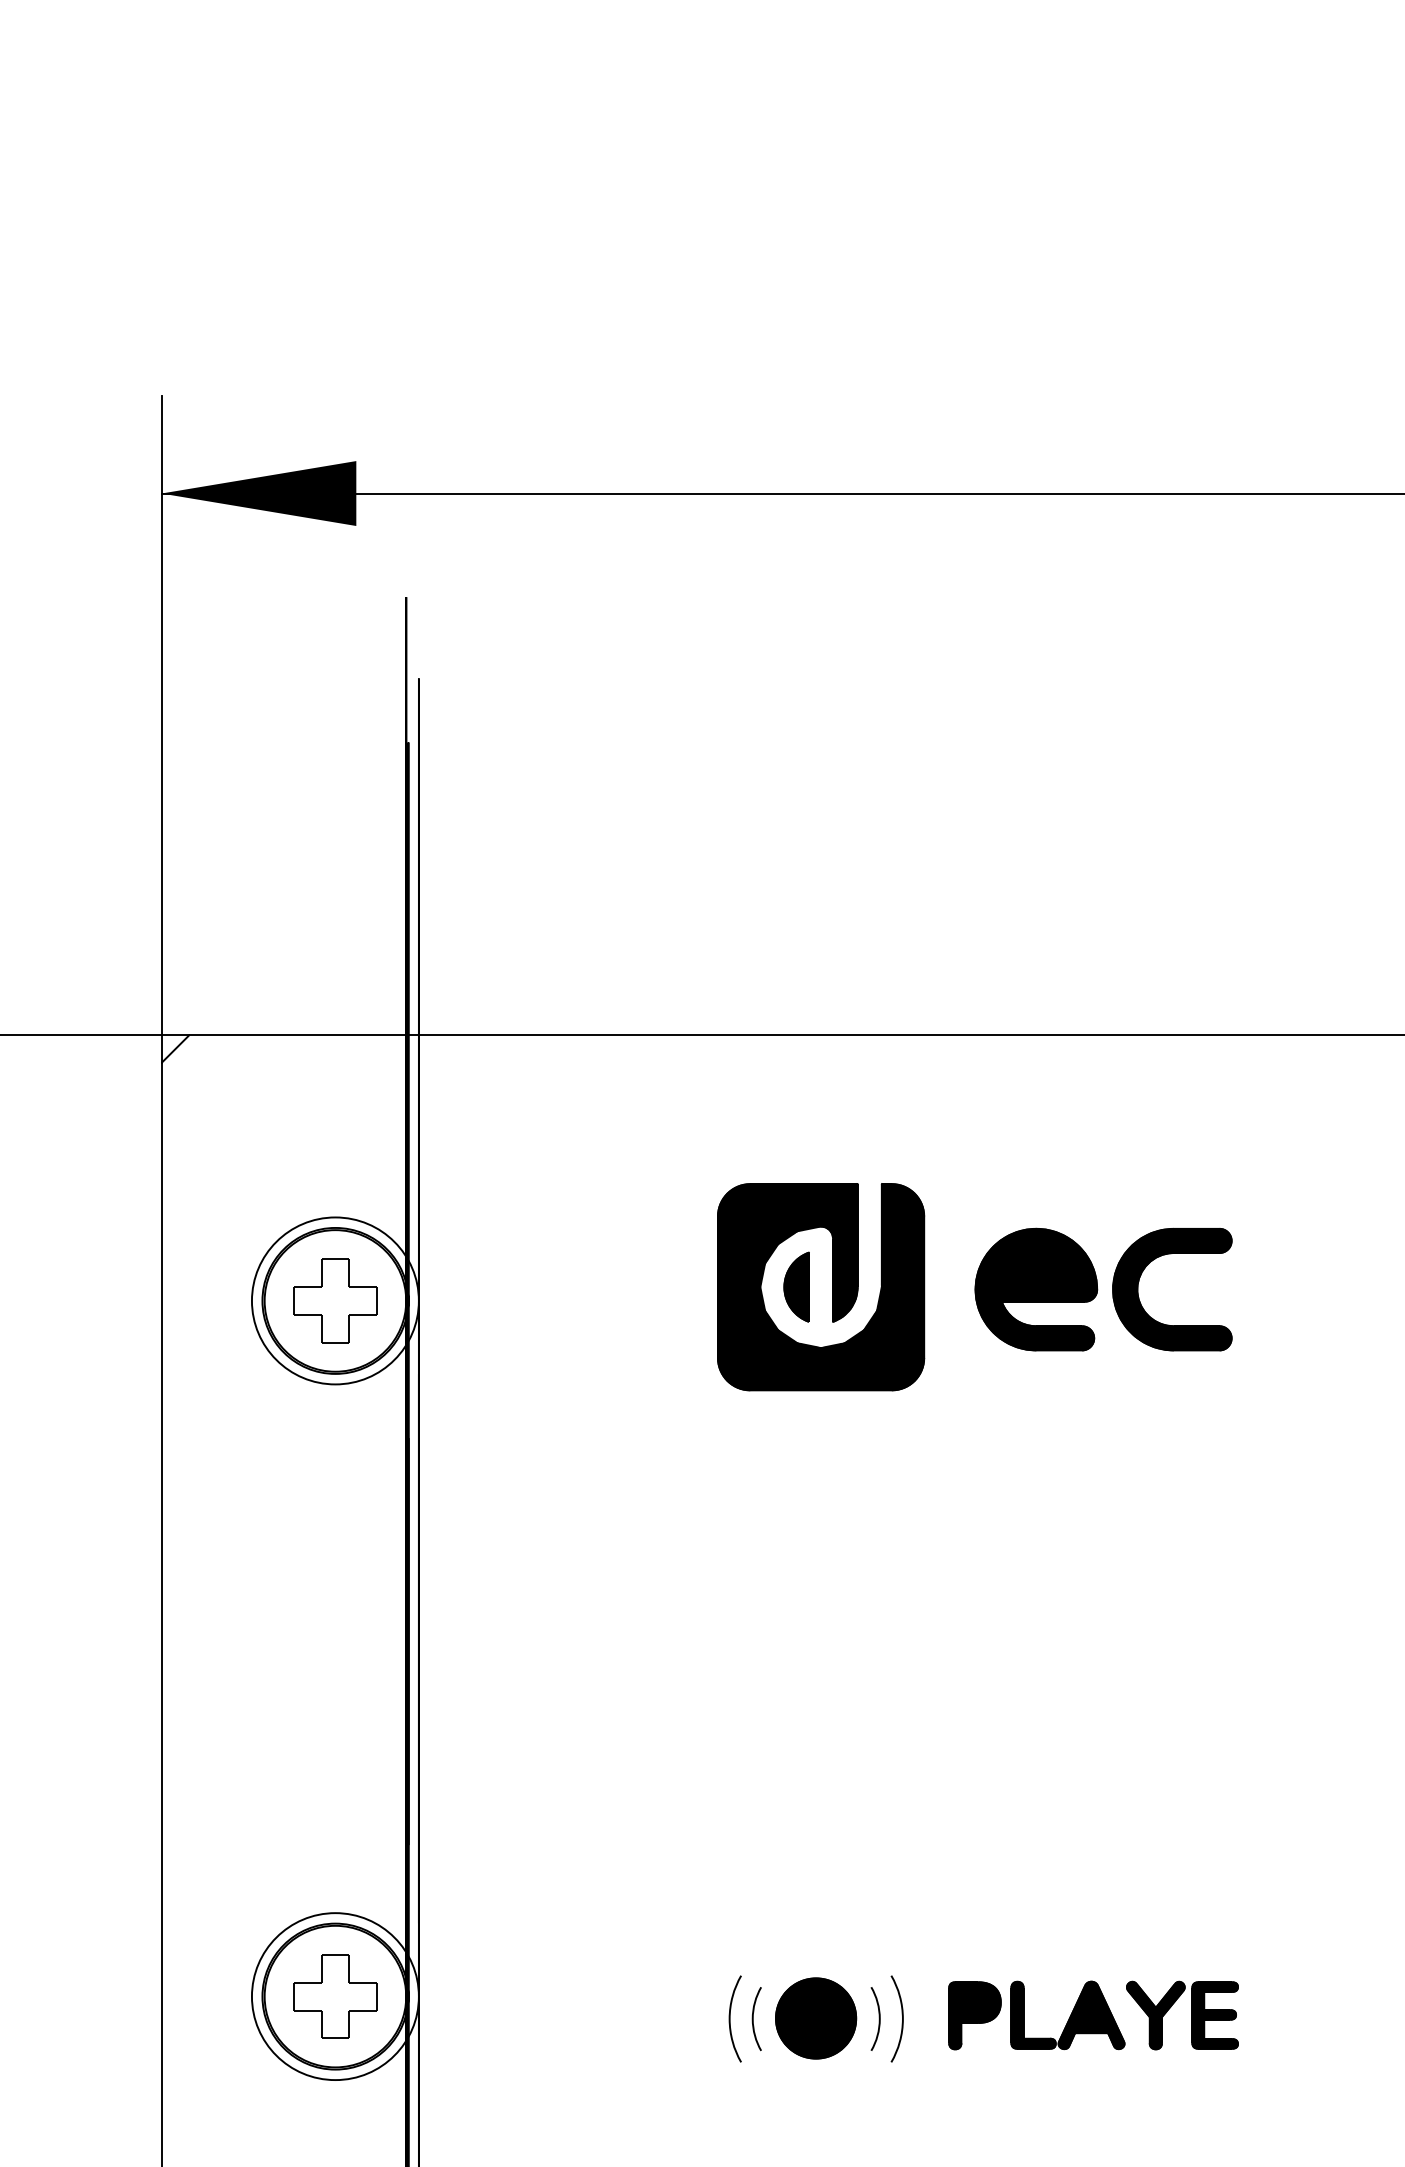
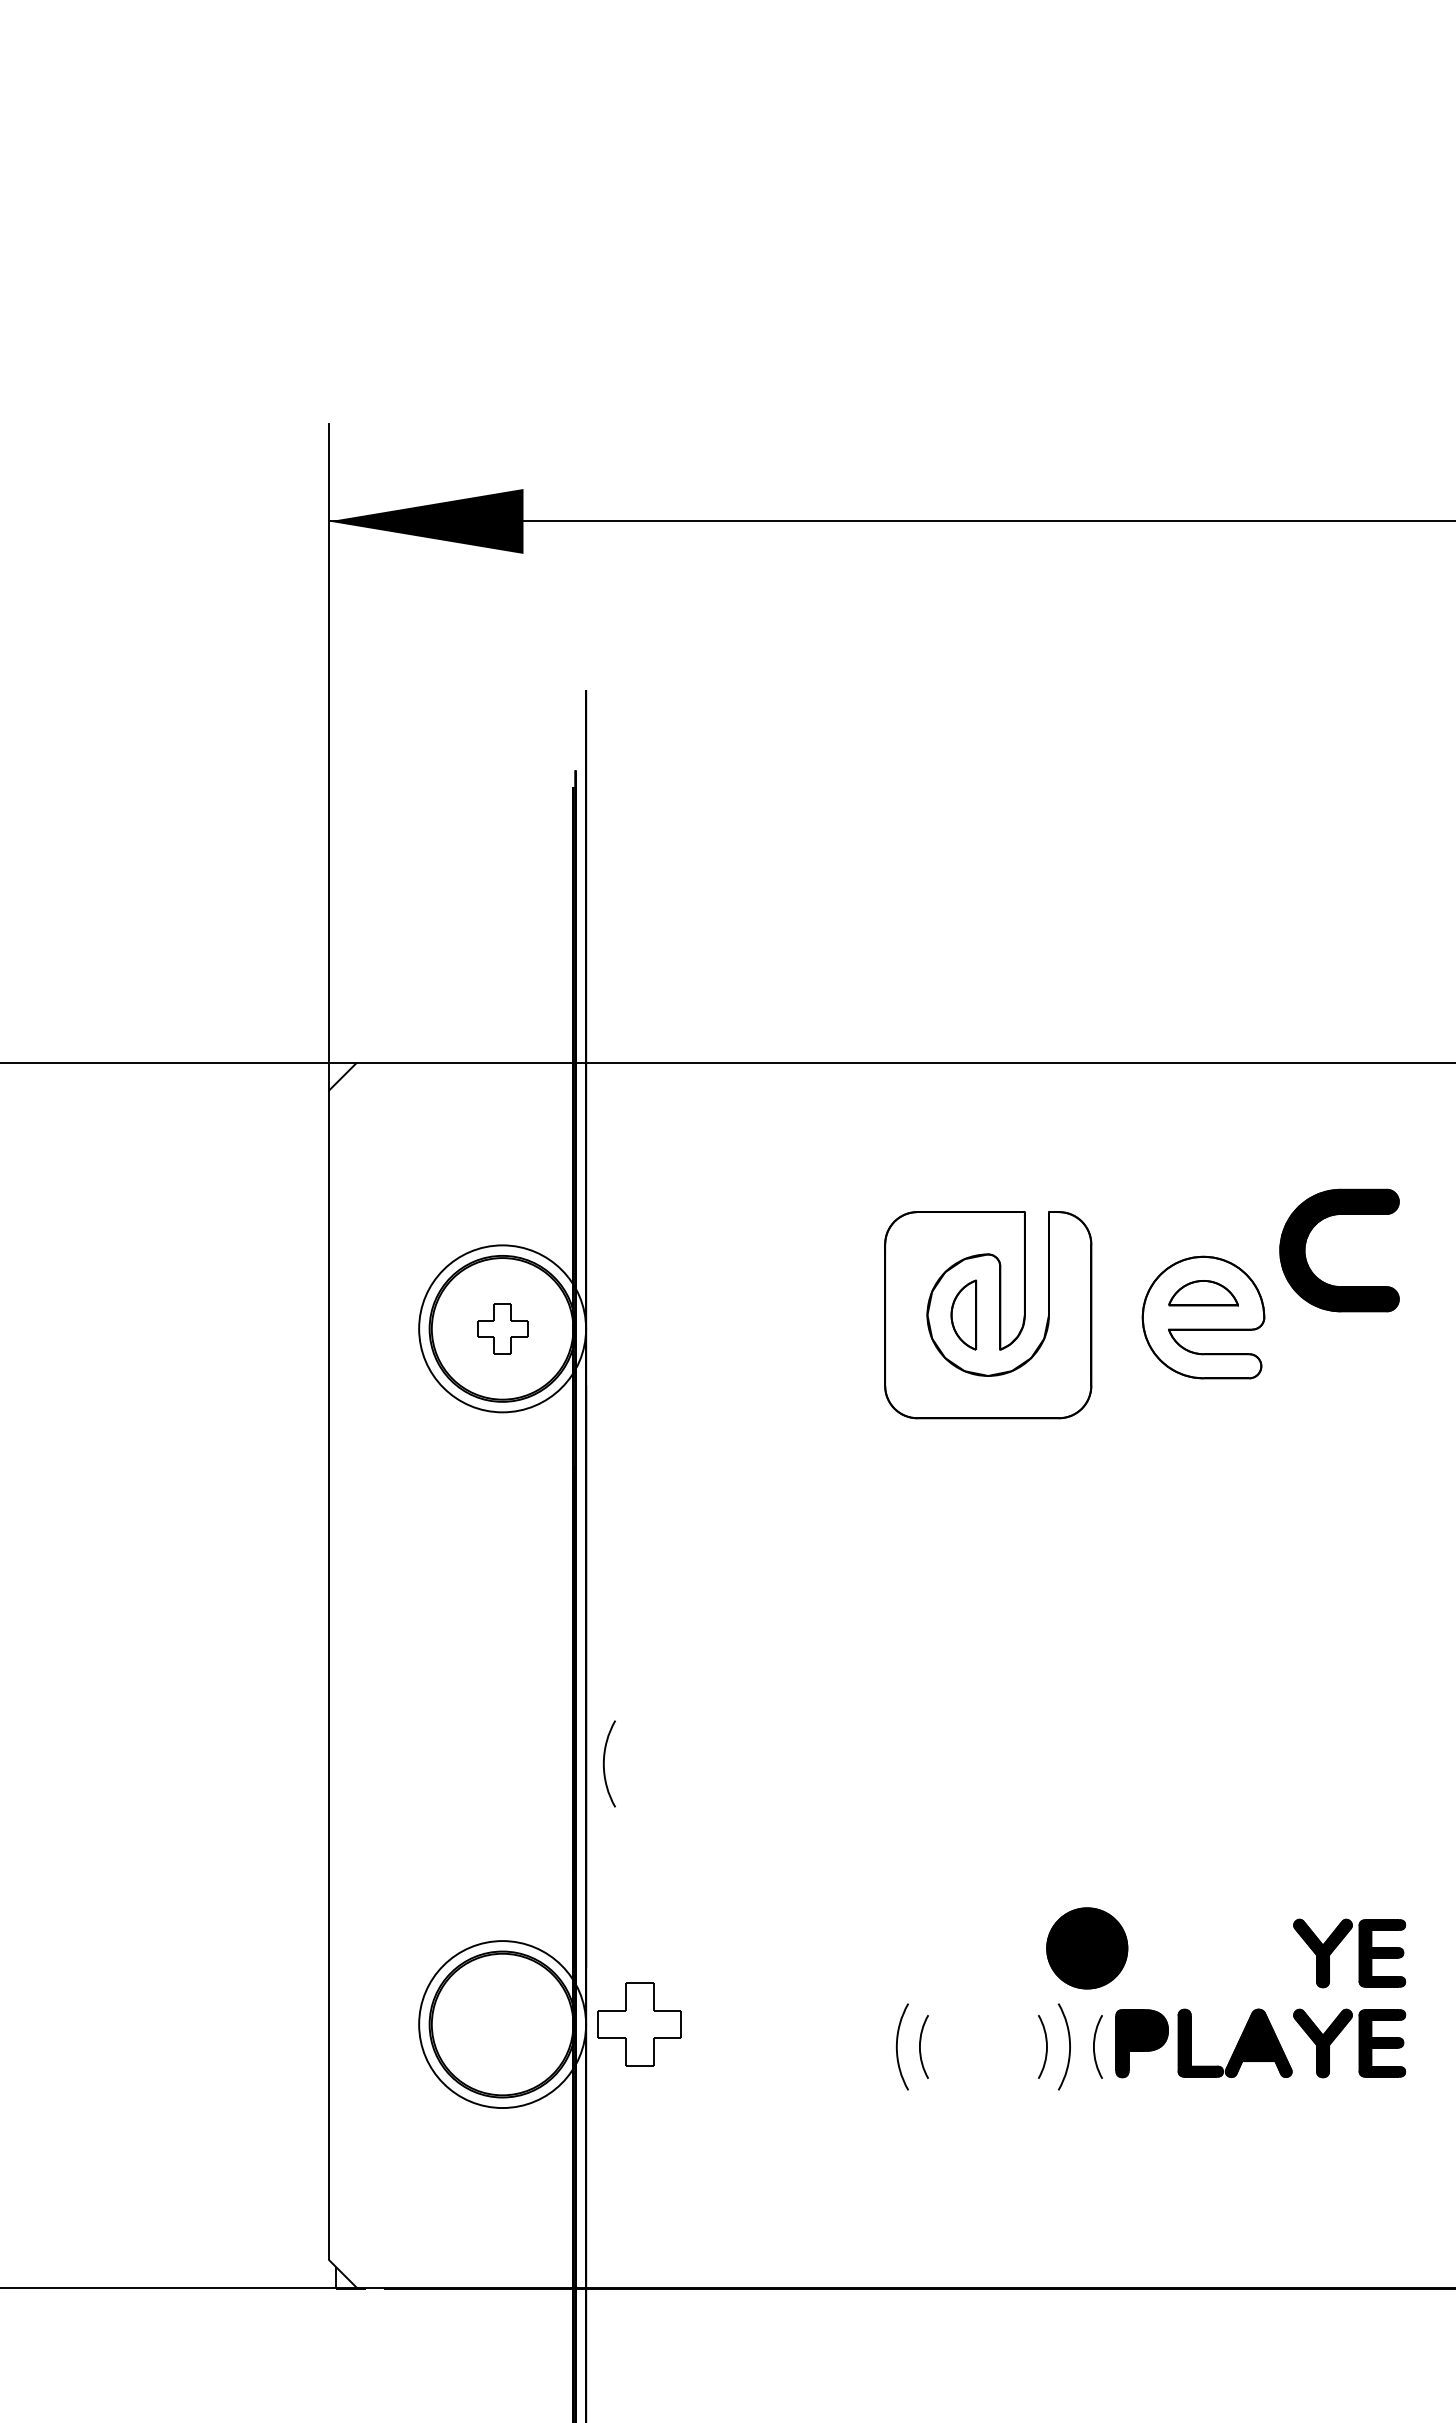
fill: (1036, 1264) -> (1203, 1292), removed
part: (1139, 1282) -> (1306, 1243), moved
fill: (796, 1286) -> (963, 1314), removed
fill: (821, 1287) -> (988, 1315), removed
fill: (1036, 1289) -> (1203, 1317), removed
part: (335, 1300) -> (502, 1328), size x0.6
curve: (437, 1735) -> (604, 1763), added
part: (1191, 1925) -> (1358, 1953), added
part: (335, 1996) -> (639, 2024), moved
part: (816, 2018) -> (1087, 1948), moved
curve: (927, 2018) -> (1094, 2046), added

